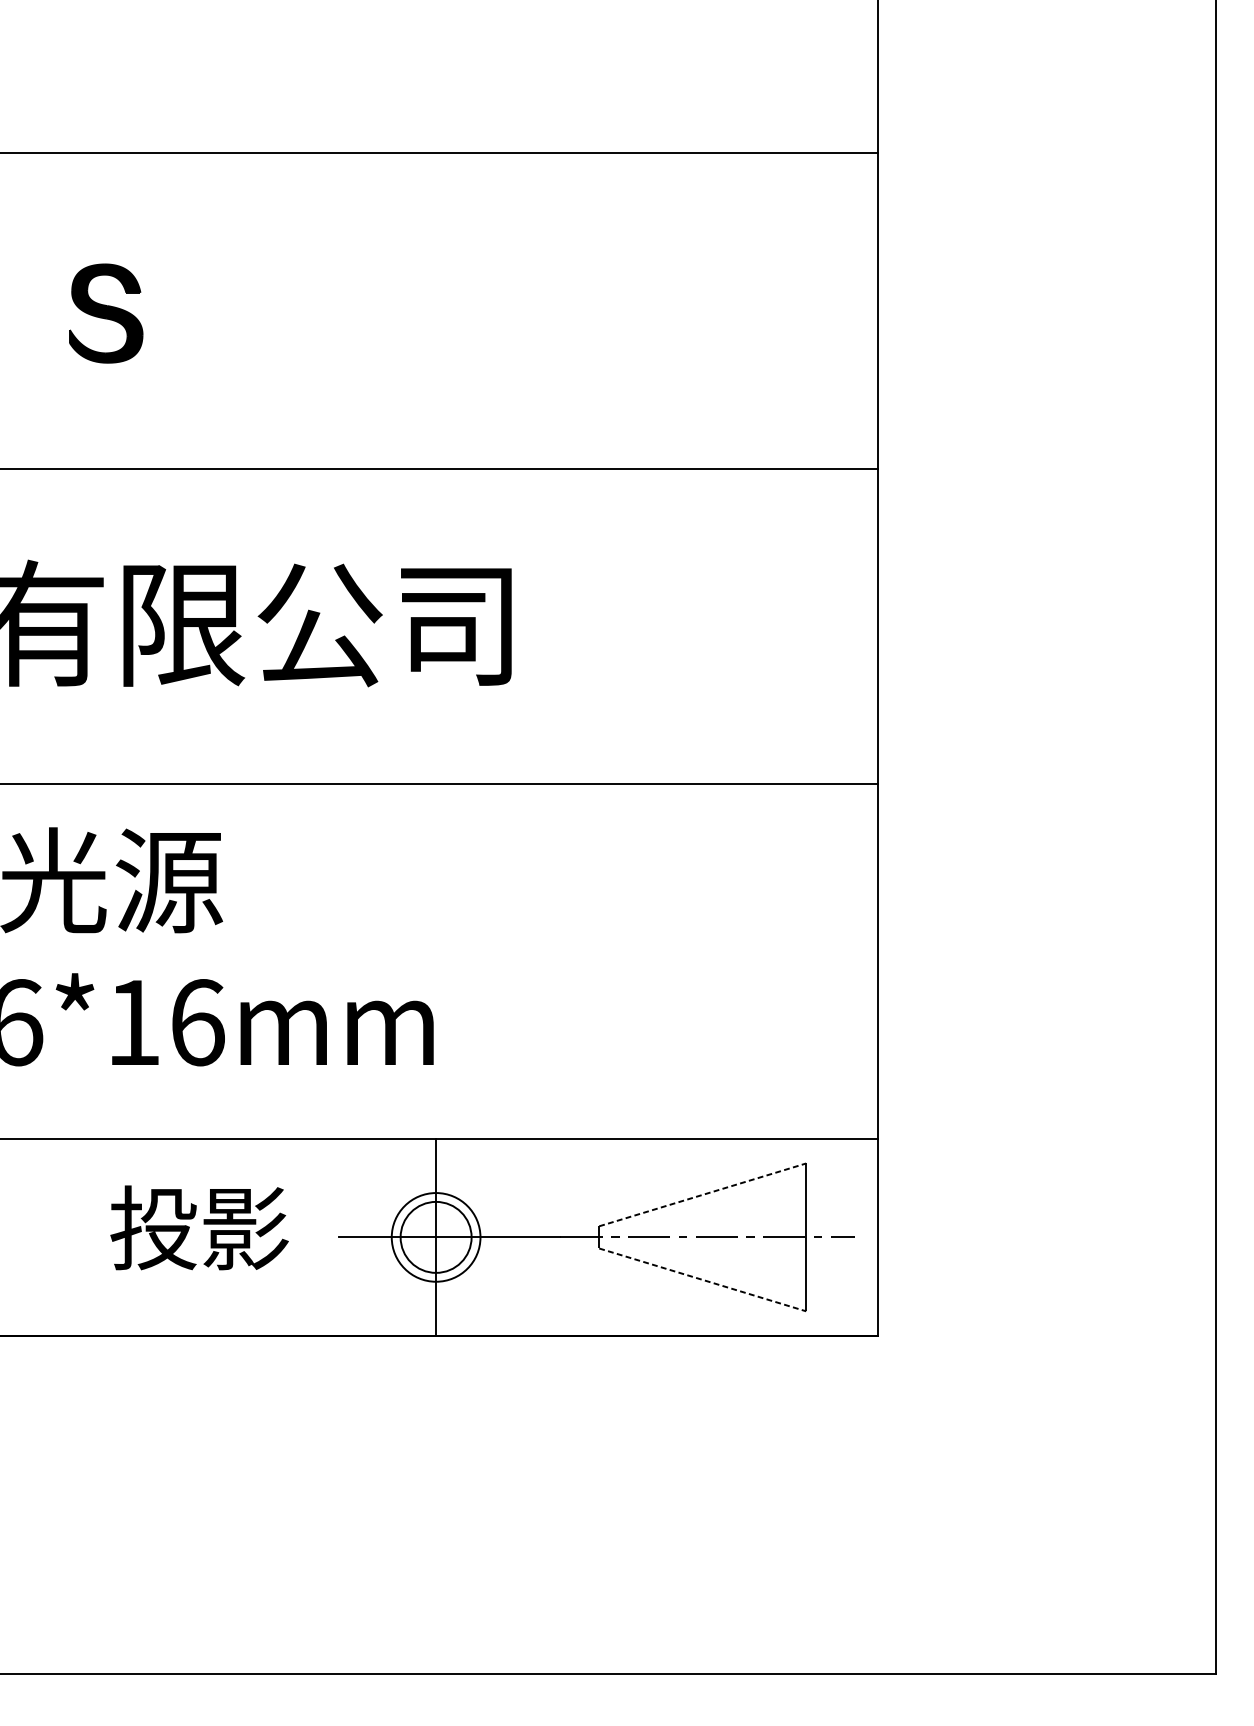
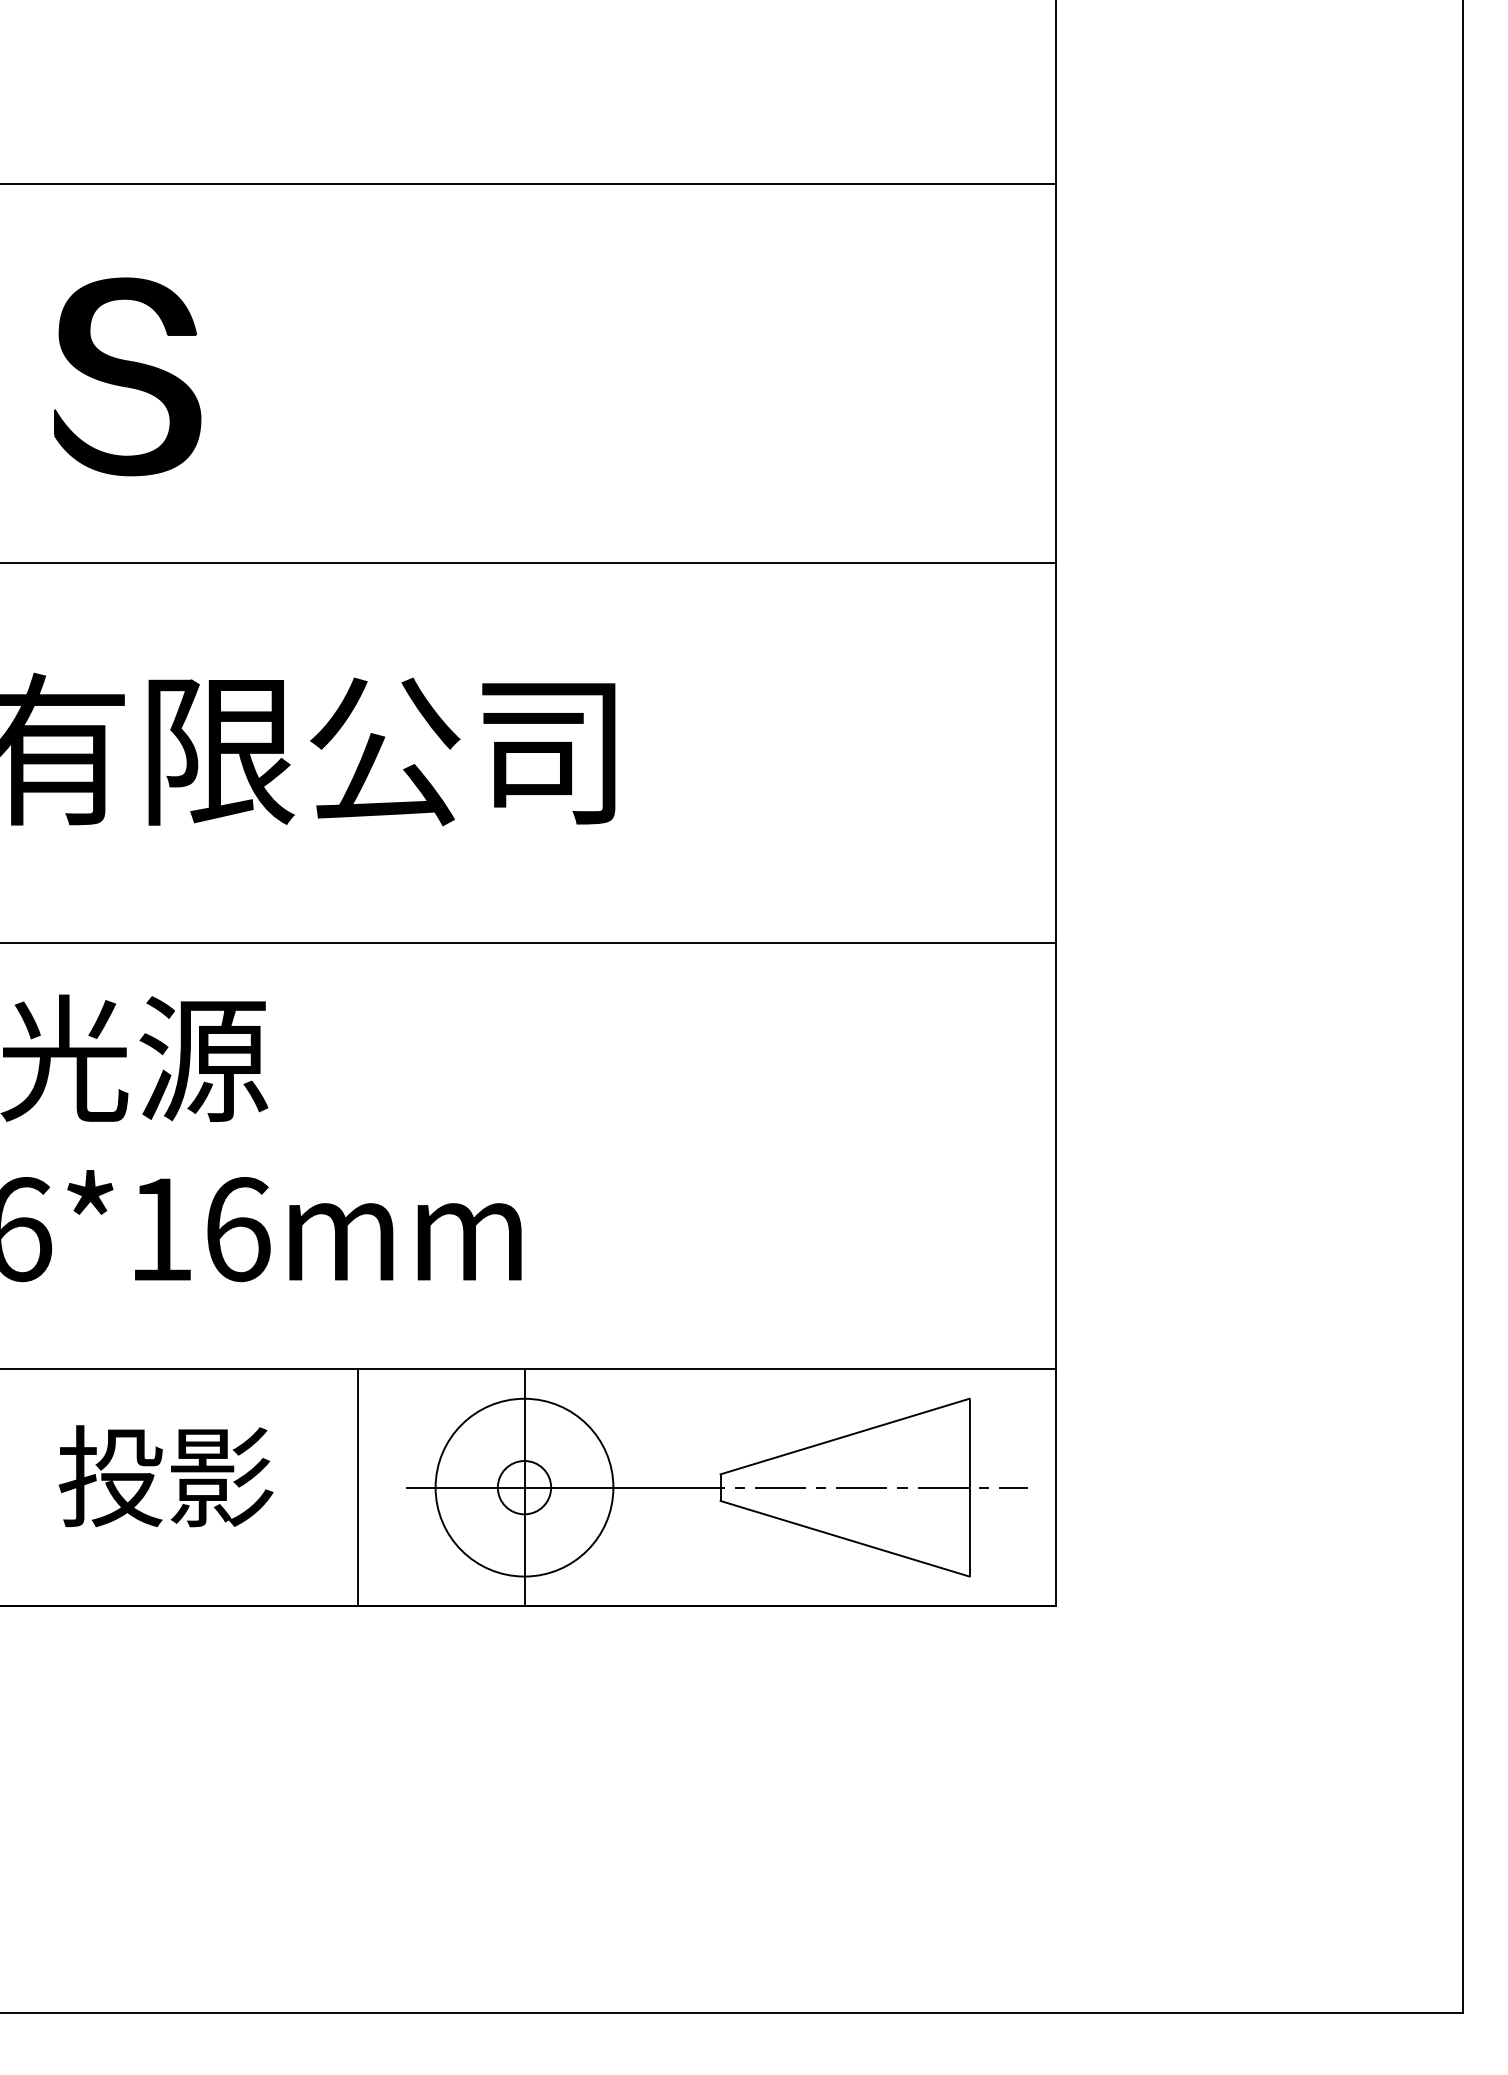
part: (105, 313) -> (127, 376), size x1.67
line: (703, 1194) -> (845, 1436), dashed -> solid
text: (199, 1228) -> (165, 1476), moved
line: (298, 1237) -> (358, 1487), added
circle: (436, 1237) -> (524, 1487), size x0.62
circle: (436, 1237) -> (524, 1487), size x1.67
line: (703, 1279) -> (845, 1538), dashed -> solid

